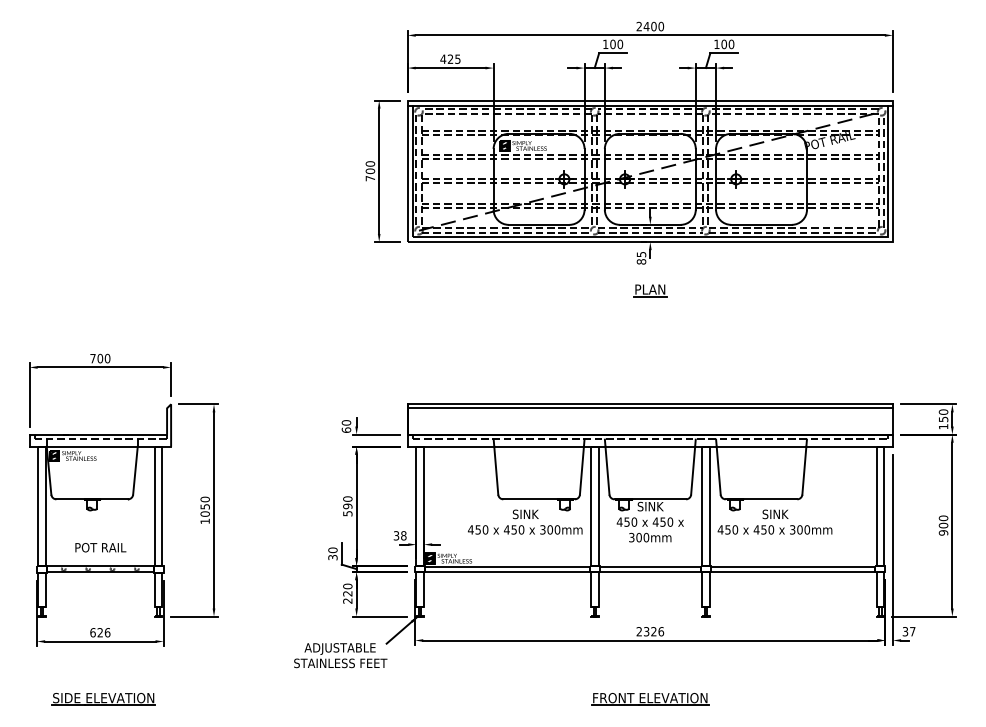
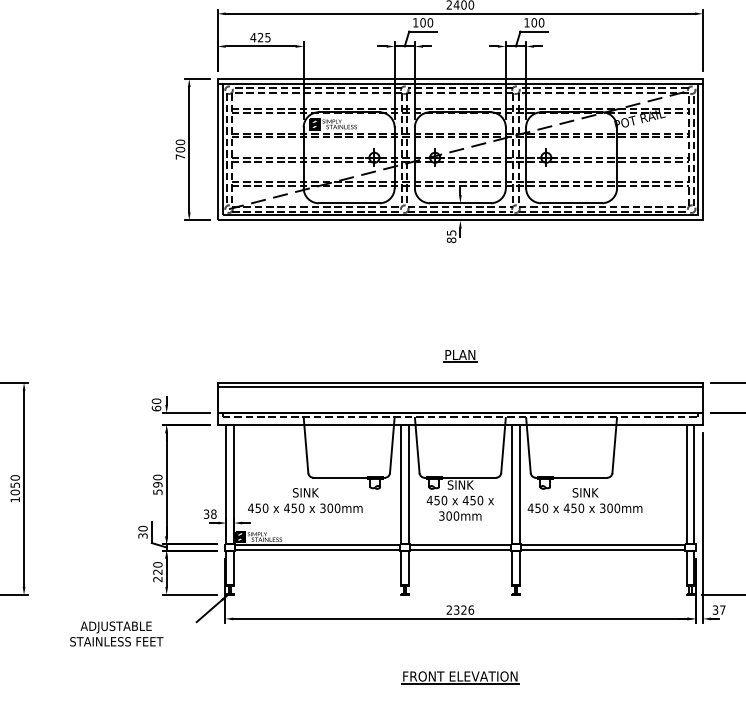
part: (650, 290) -> (460, 355), moved
text: (525, 521) -> (305, 499), moved
text: (340, 655) -> (116, 633), moved

